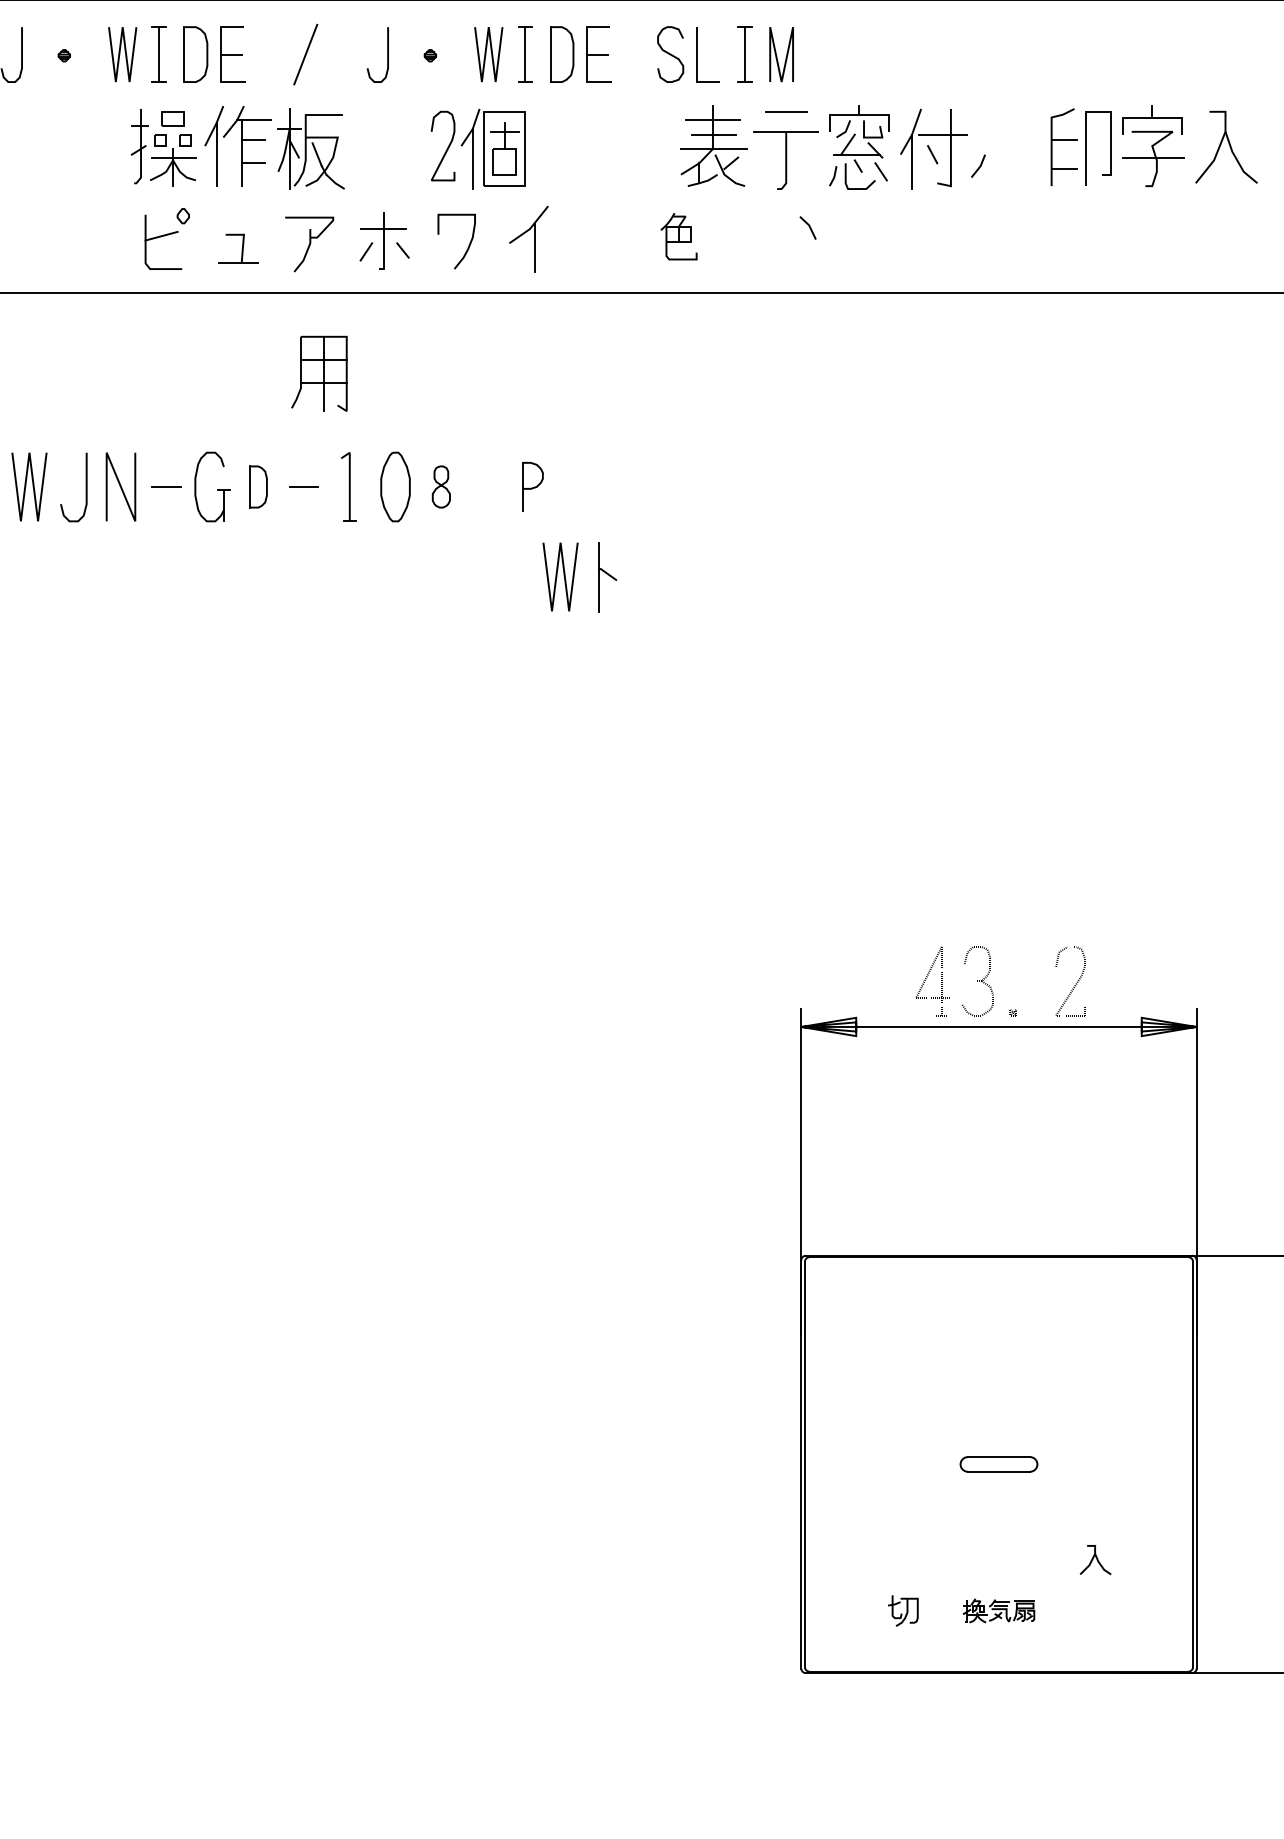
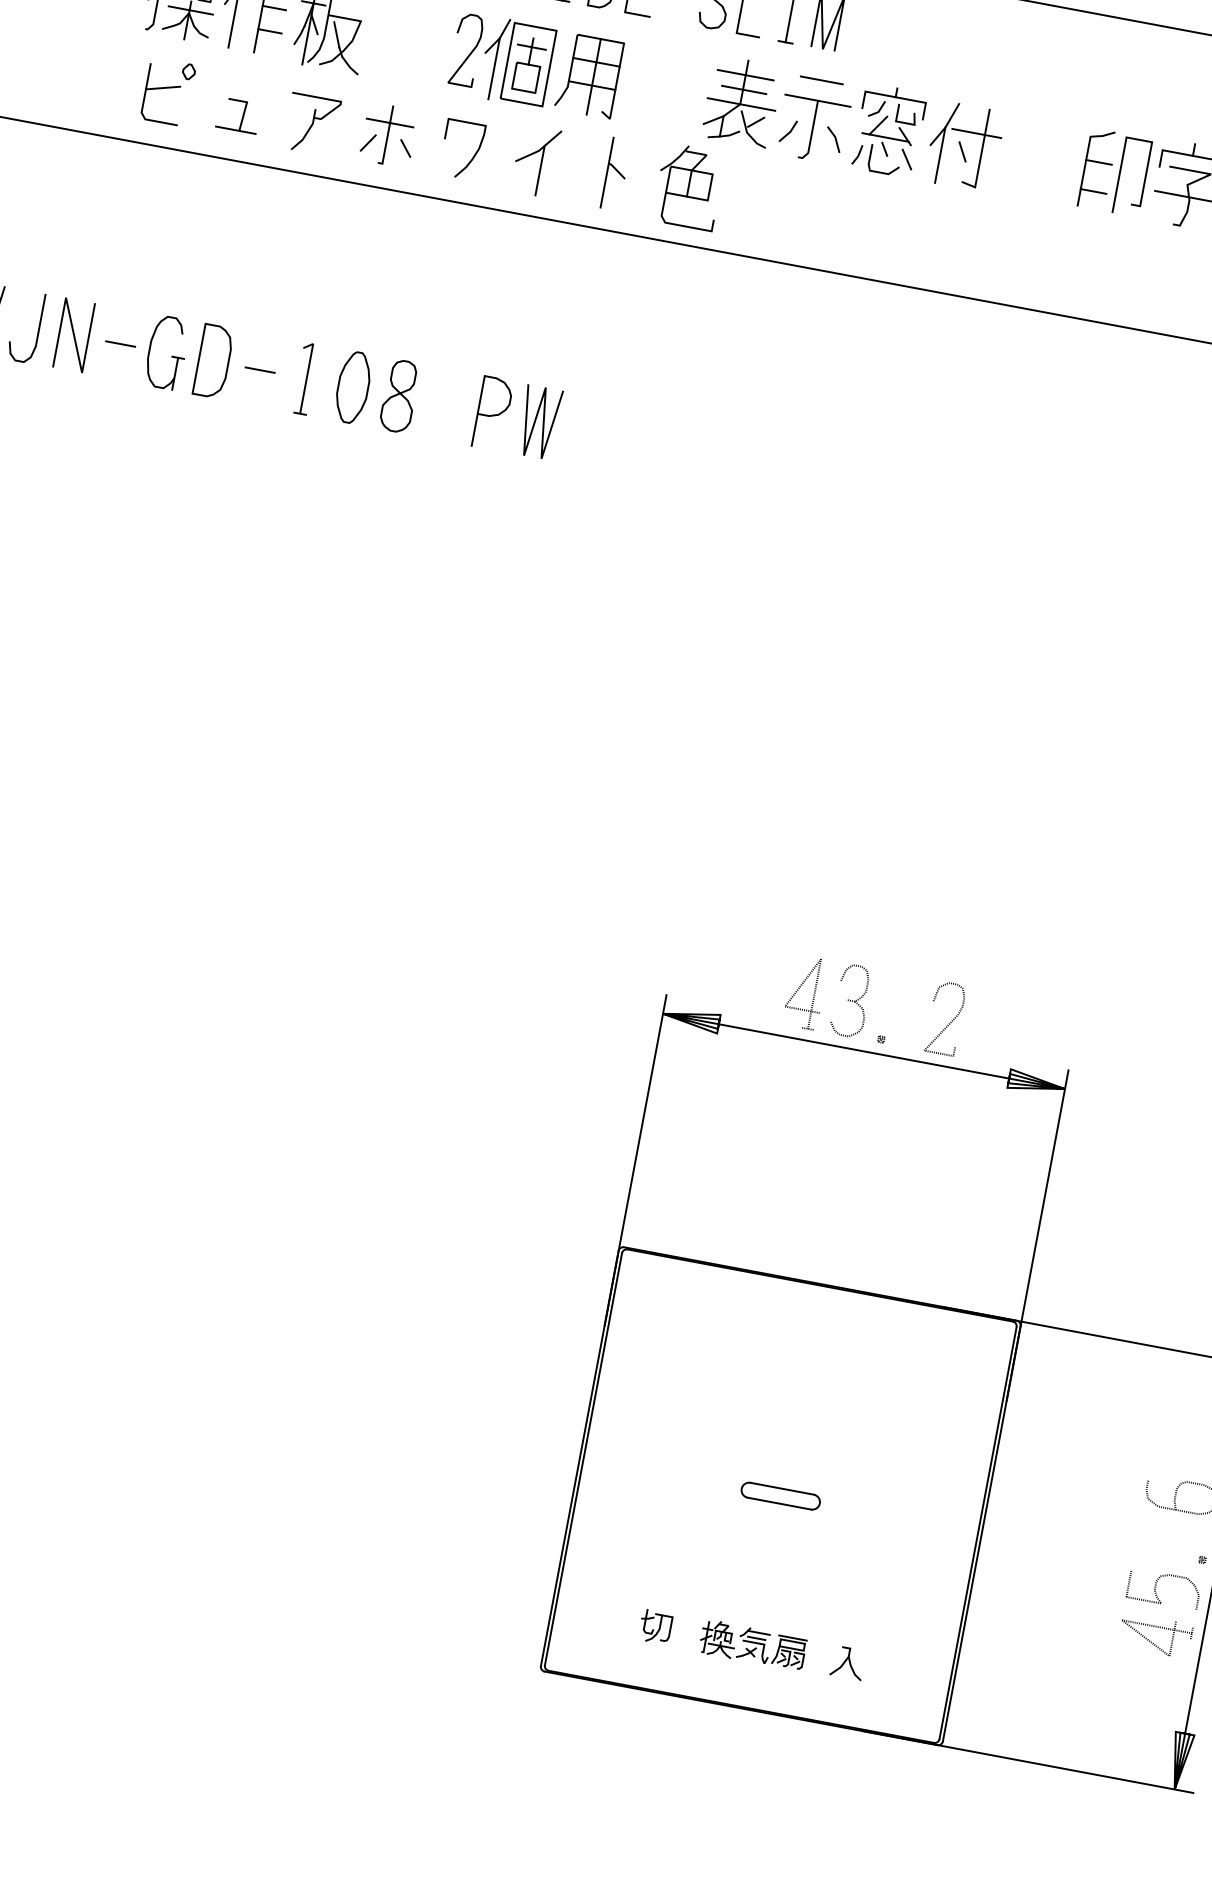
line: (979, 165) -> (789, 130), moved
line: (808, 226) -> (834, 138), moved
part: (678, 236) -> (688, 186), size x1.67
part: (319, 373) -> (589, 75), moved
part: (258, 486) -> (213, 360), size x1.67
part: (441, 486) -> (400, 395), size x1.67
part: (532, 486) -> (492, 413), size x1.43
line: (557, 576) -> (536, 421), moved
part: (607, 577) -> (616, 174), moved
part: (1095, 1559) -> (848, 1662), moved
part: (998, 1610) -> (752, 1644), size x1.43

